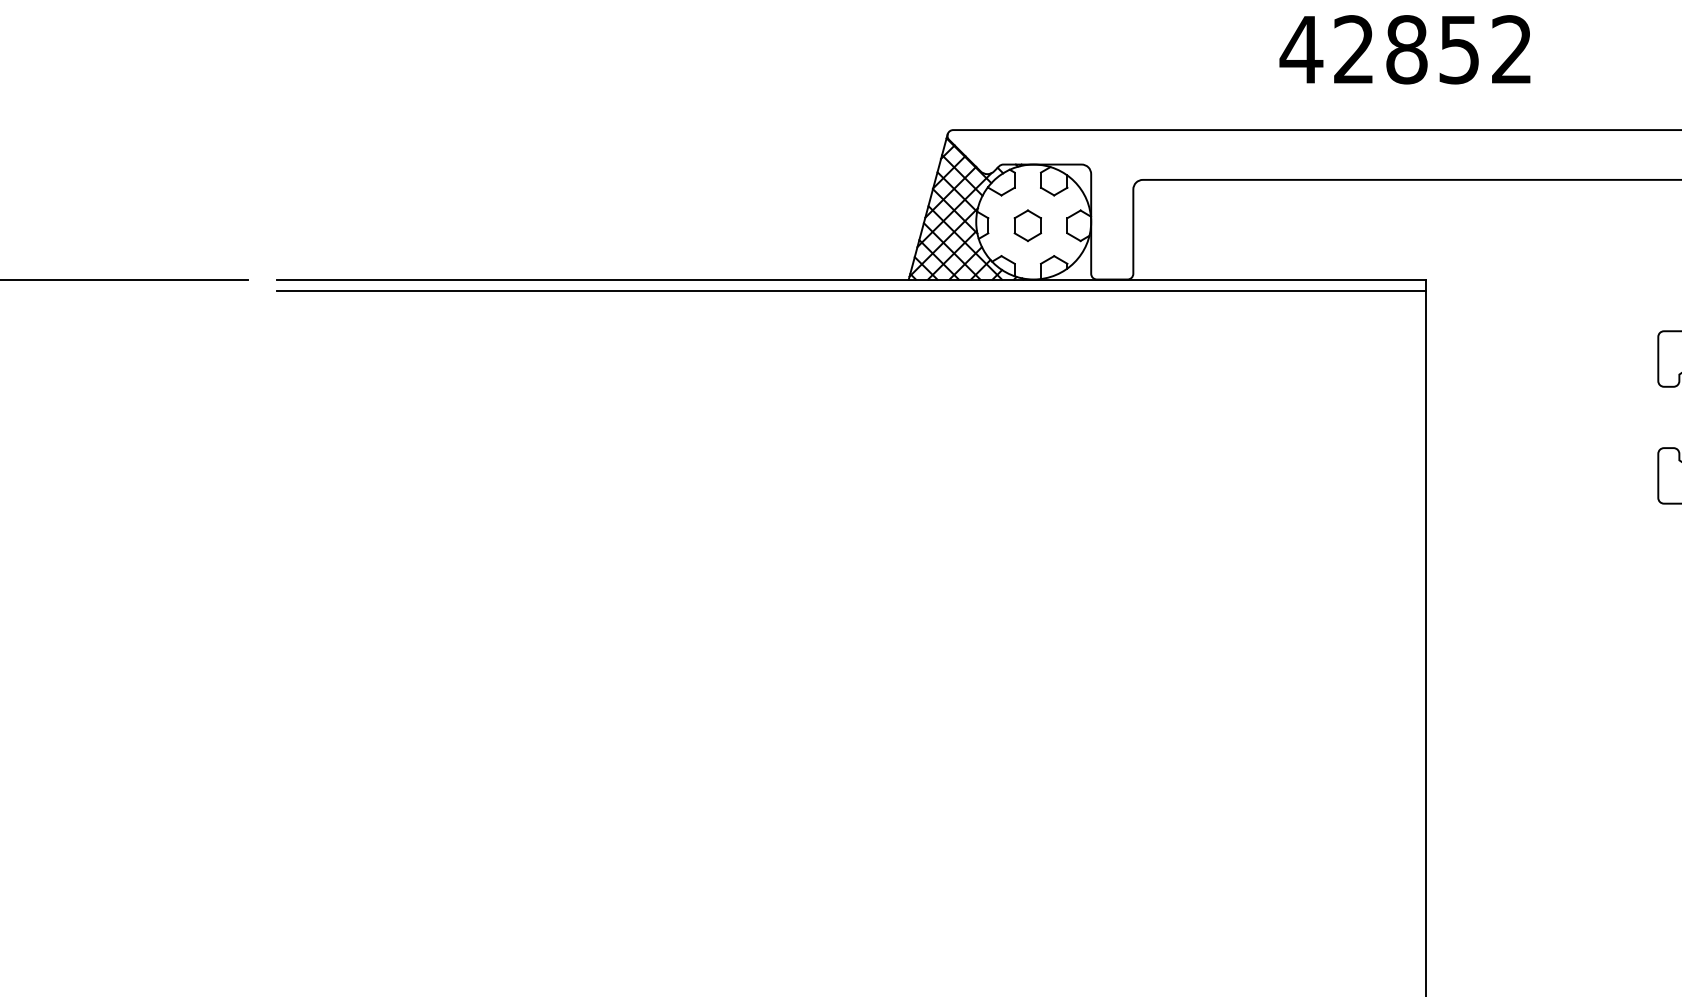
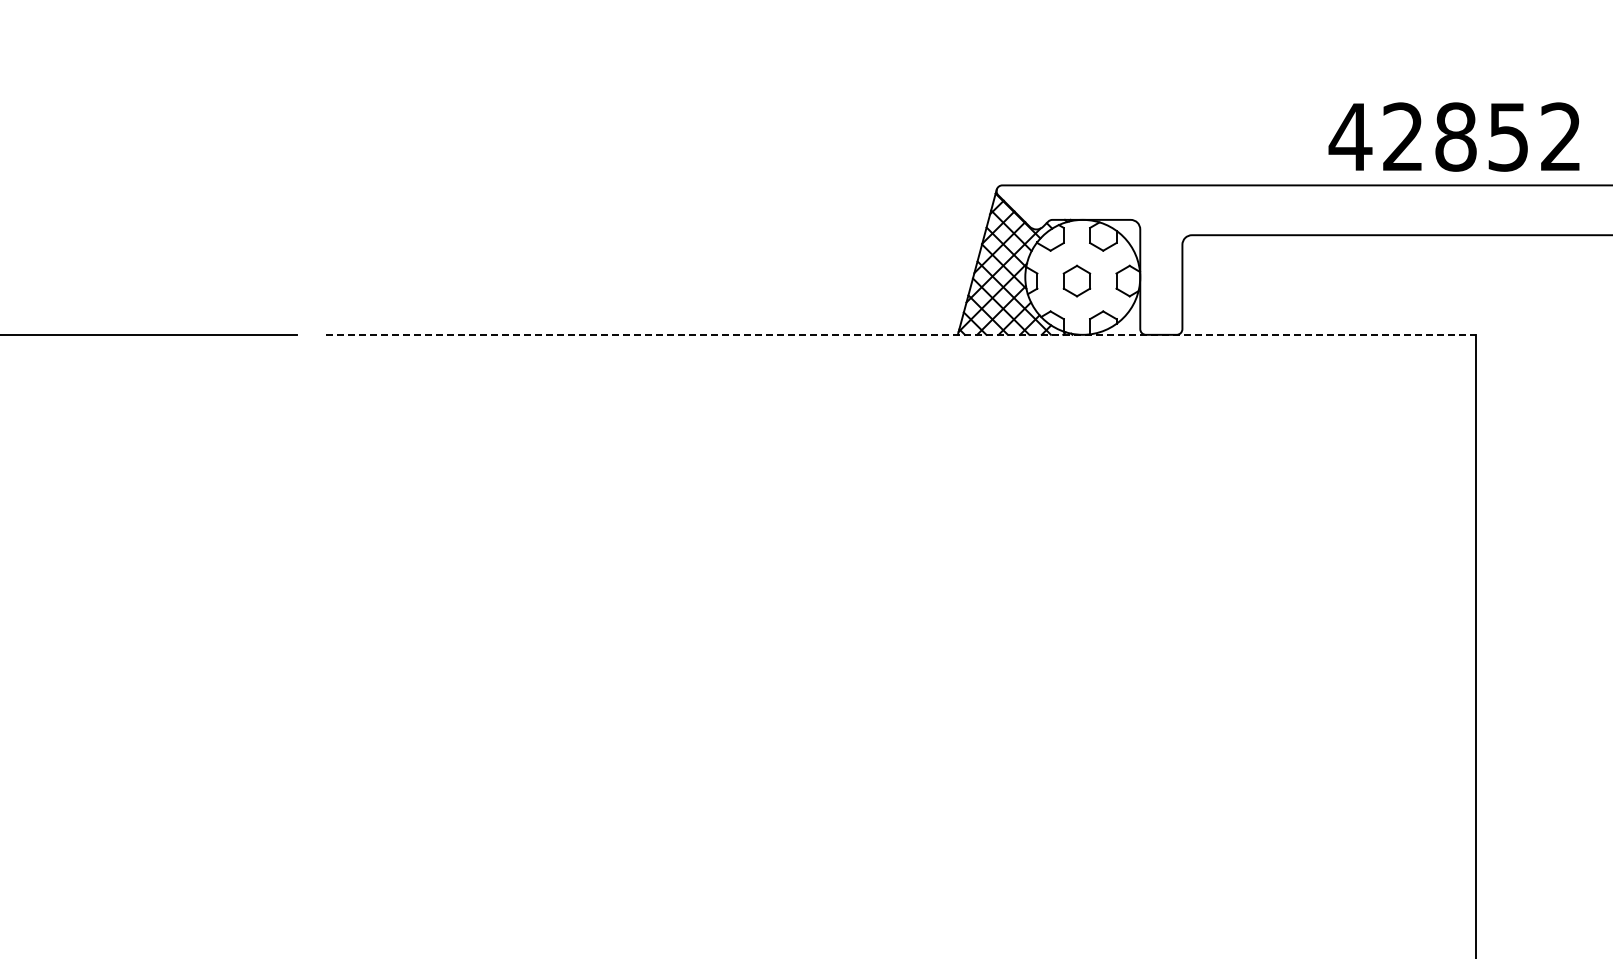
text: (1404, 49) -> (1453, 136), moved
line: (851, 279) -> (900, 334), solid -> dashed
line: (851, 291) -> (900, 346), removed

